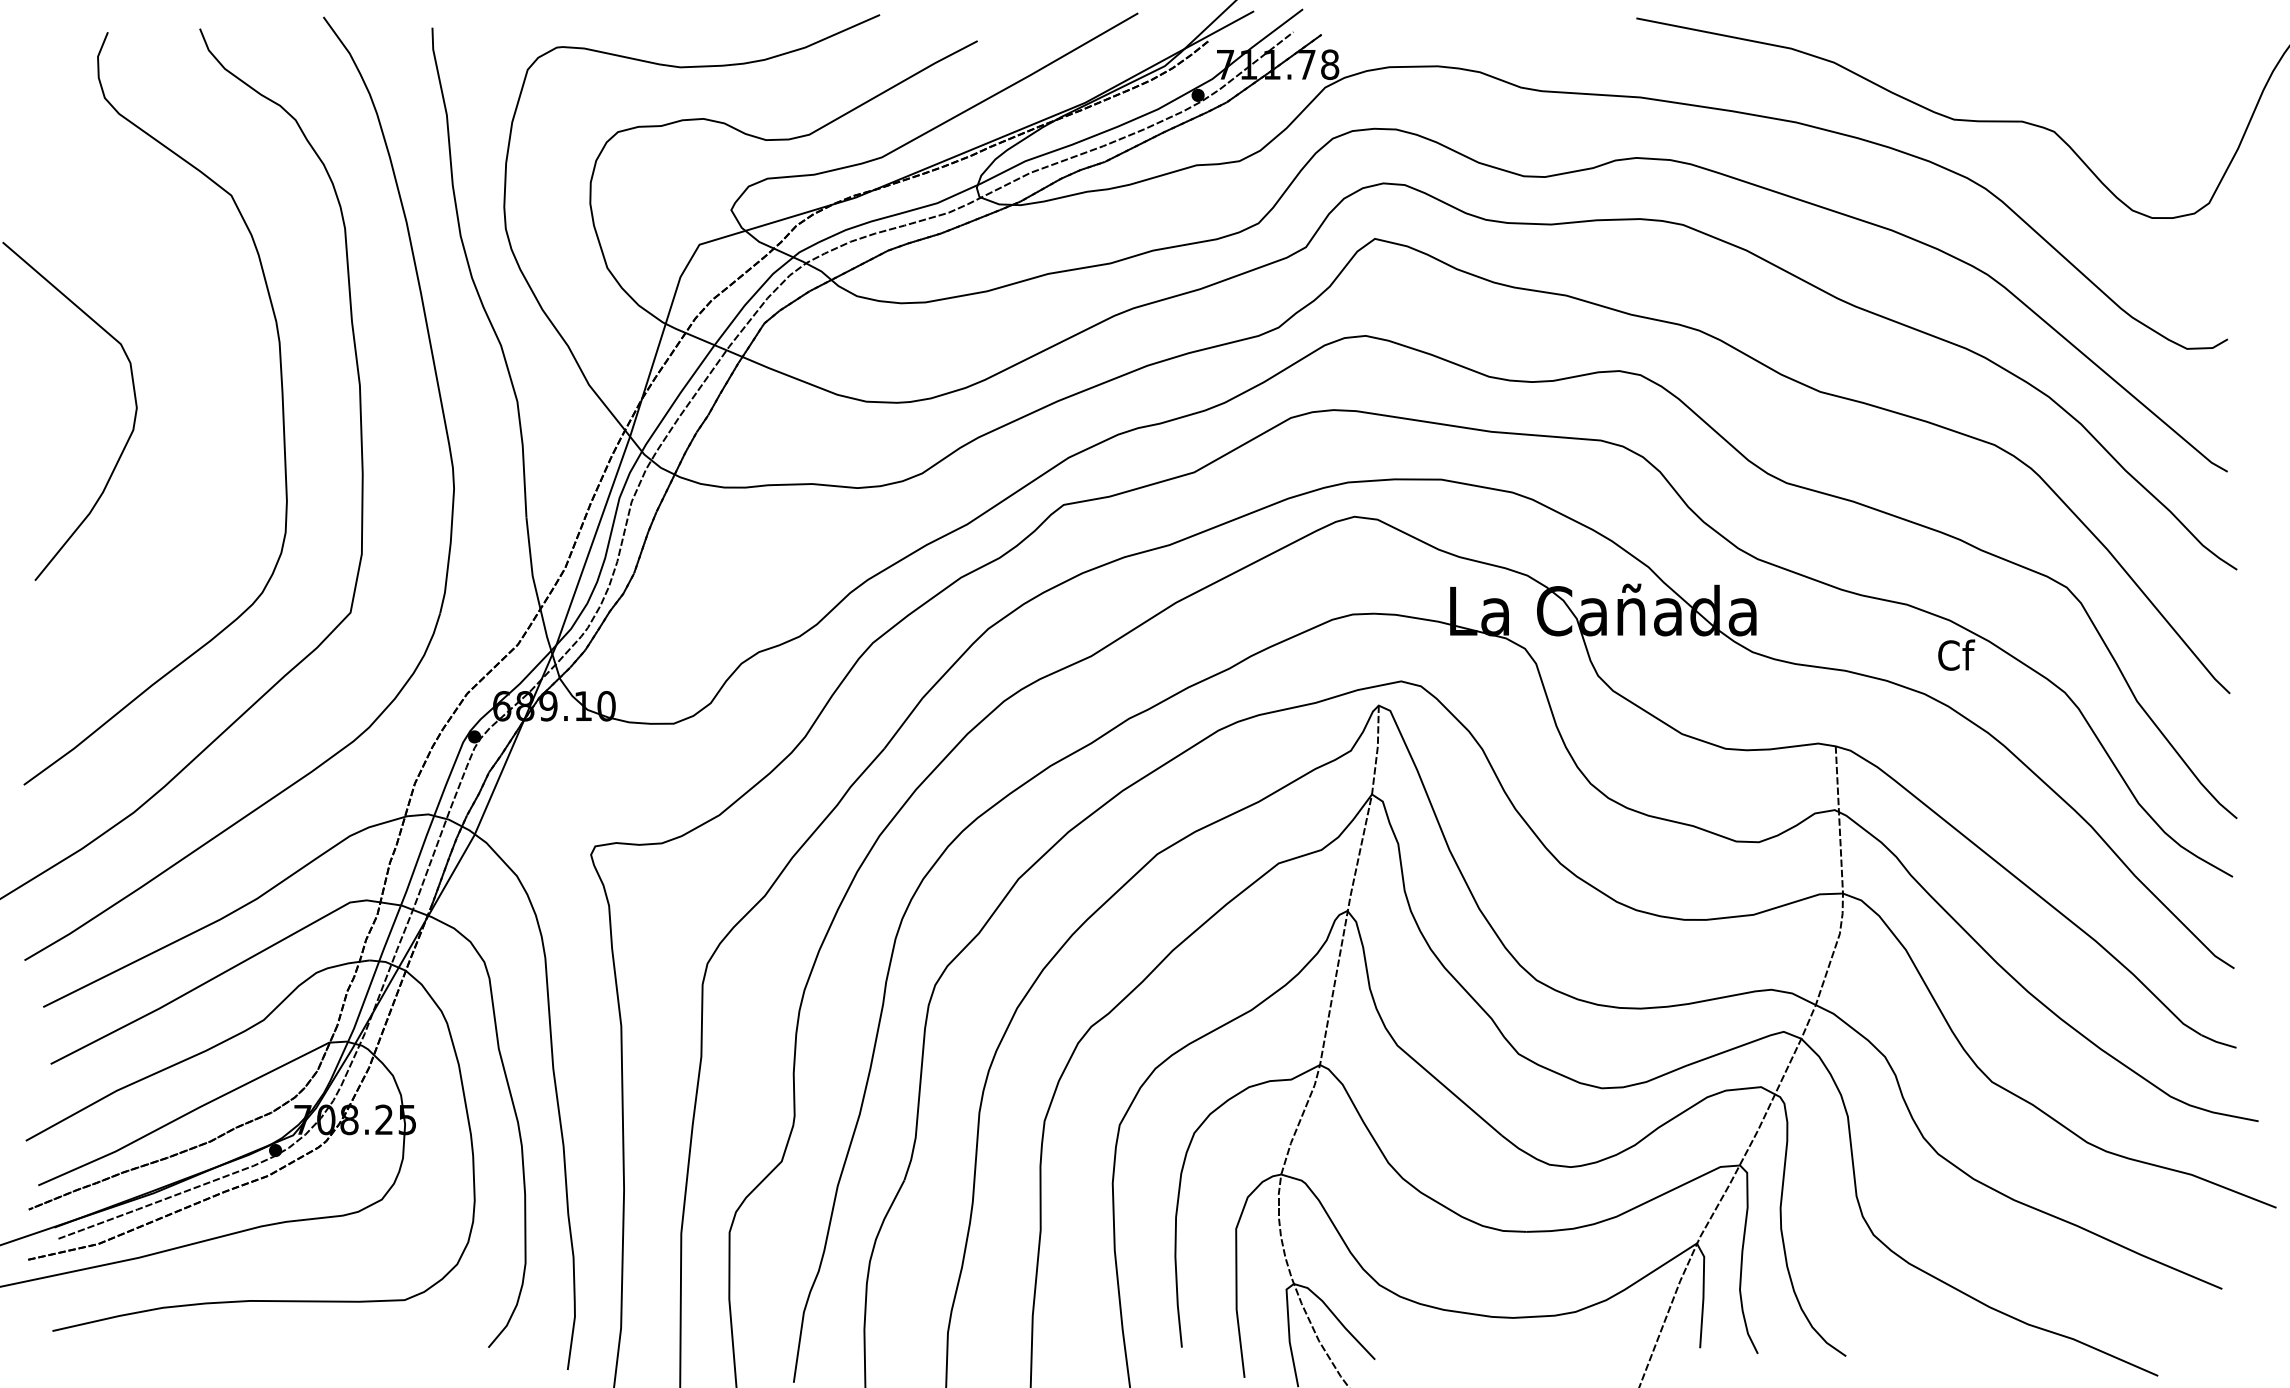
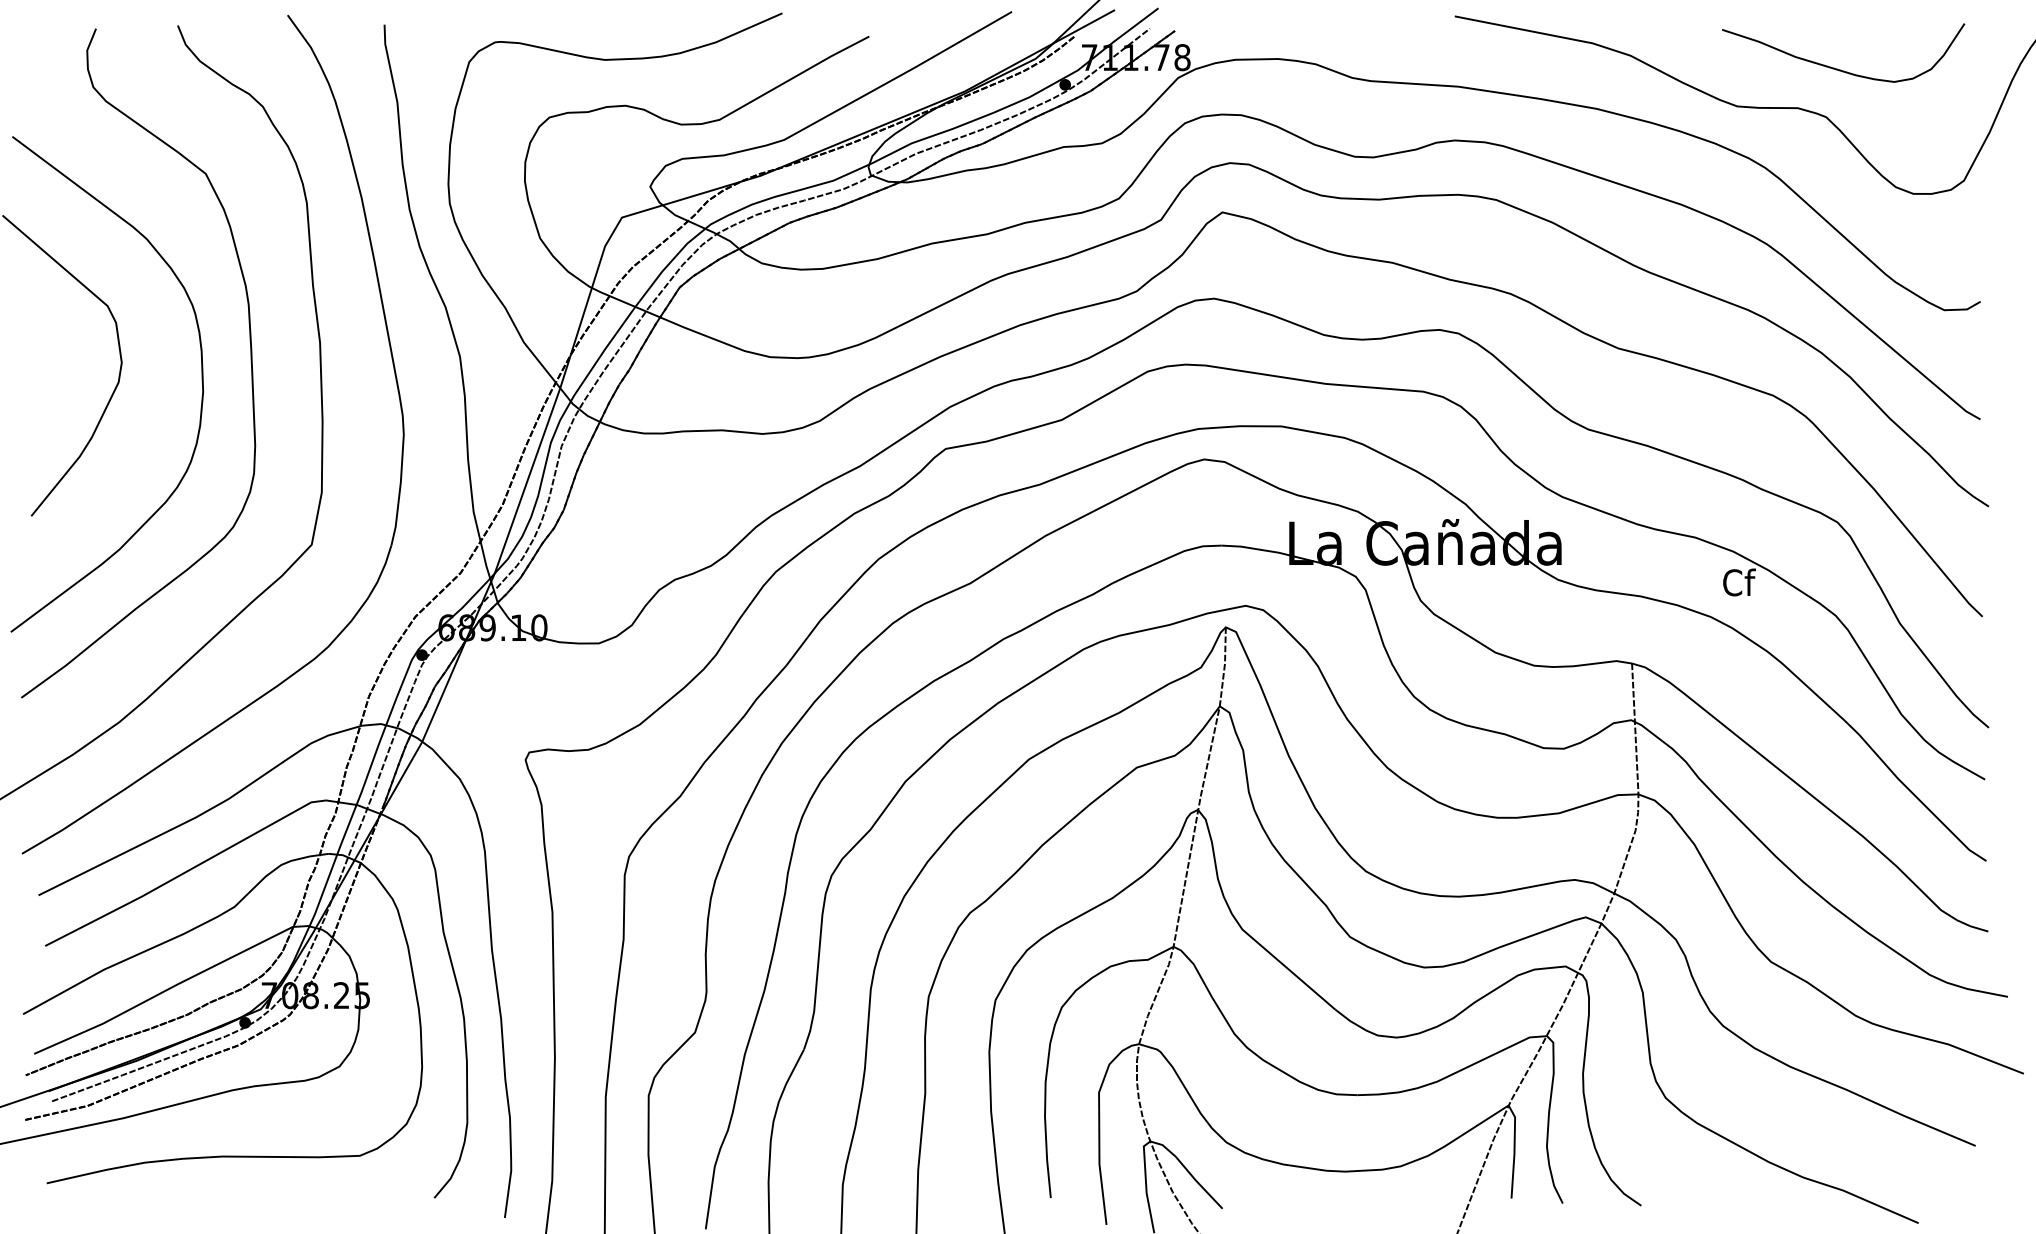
curve: (2066, 76) -> (1837, 68), added
curve: (226, 429) -> (201, 381), added

